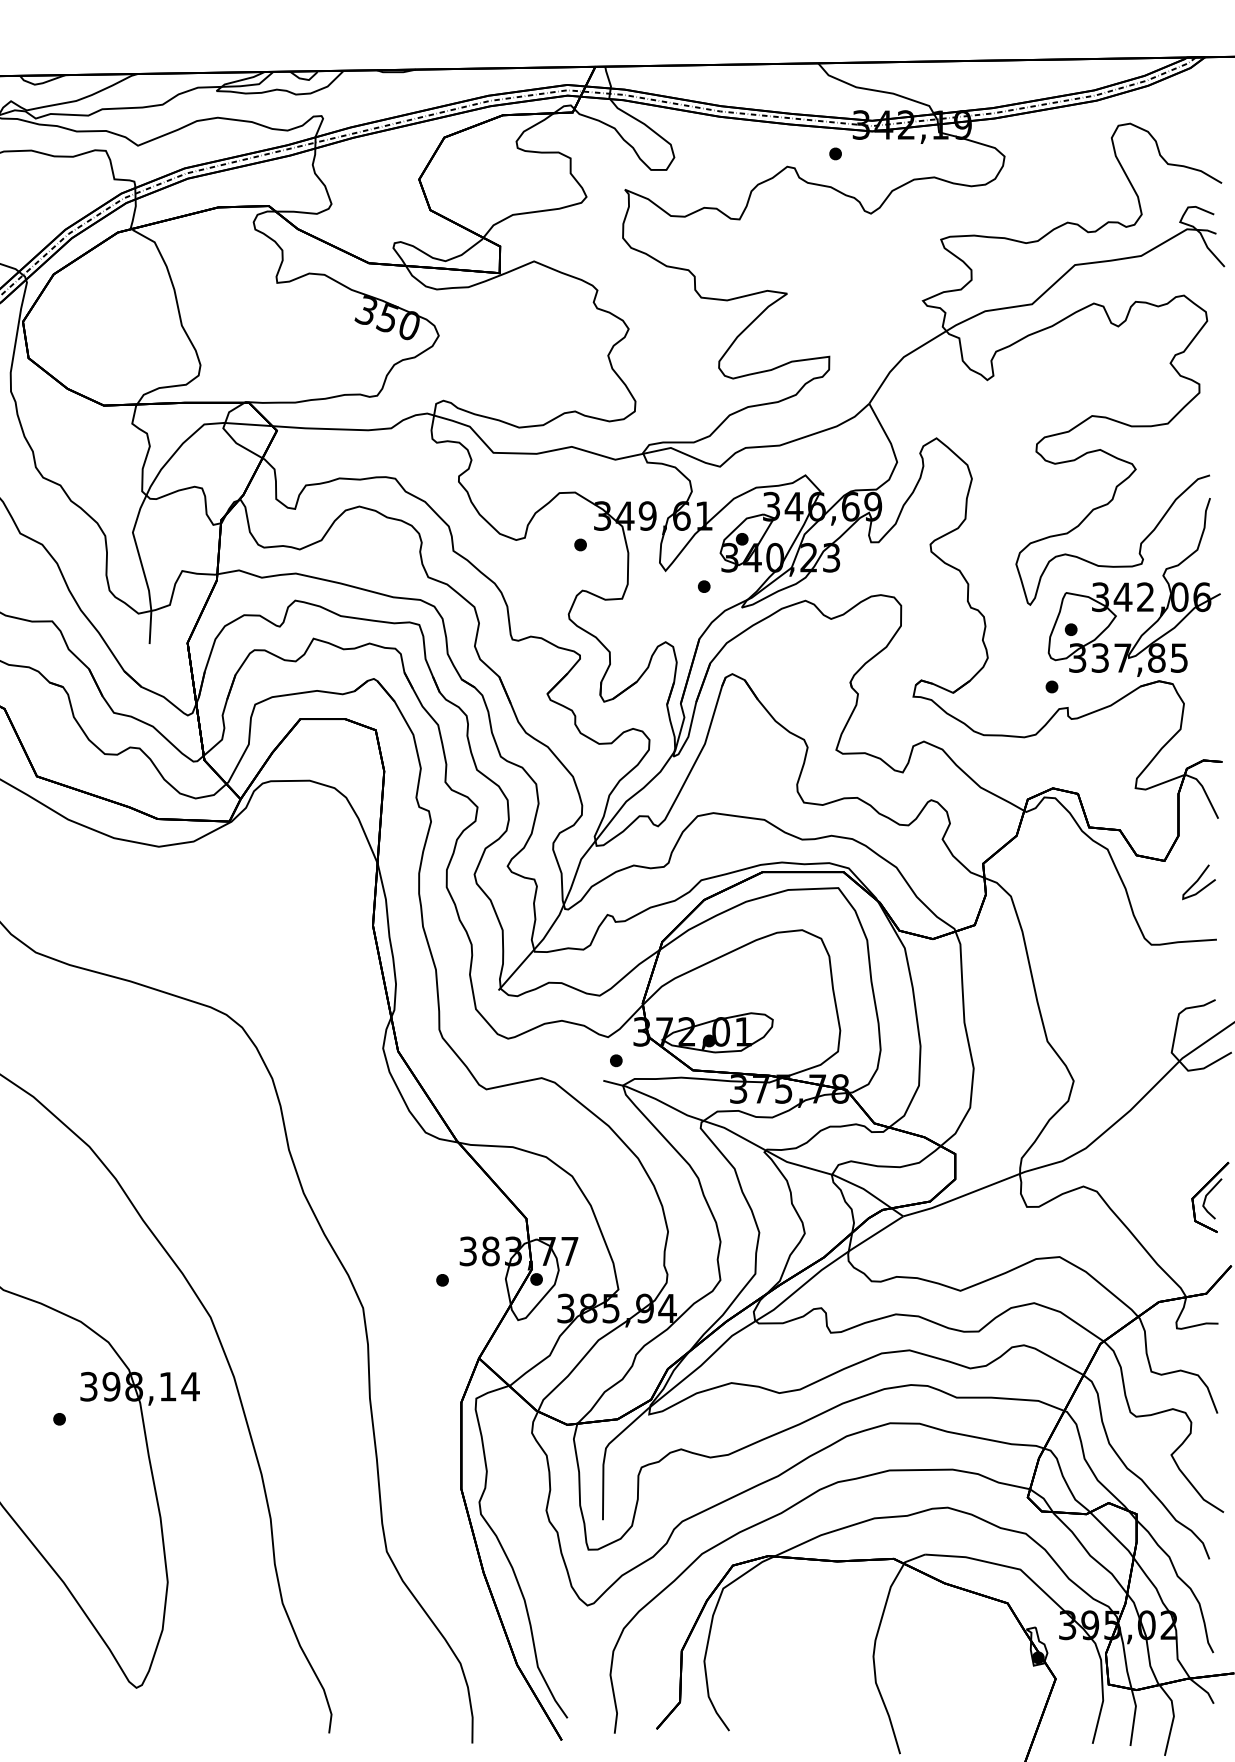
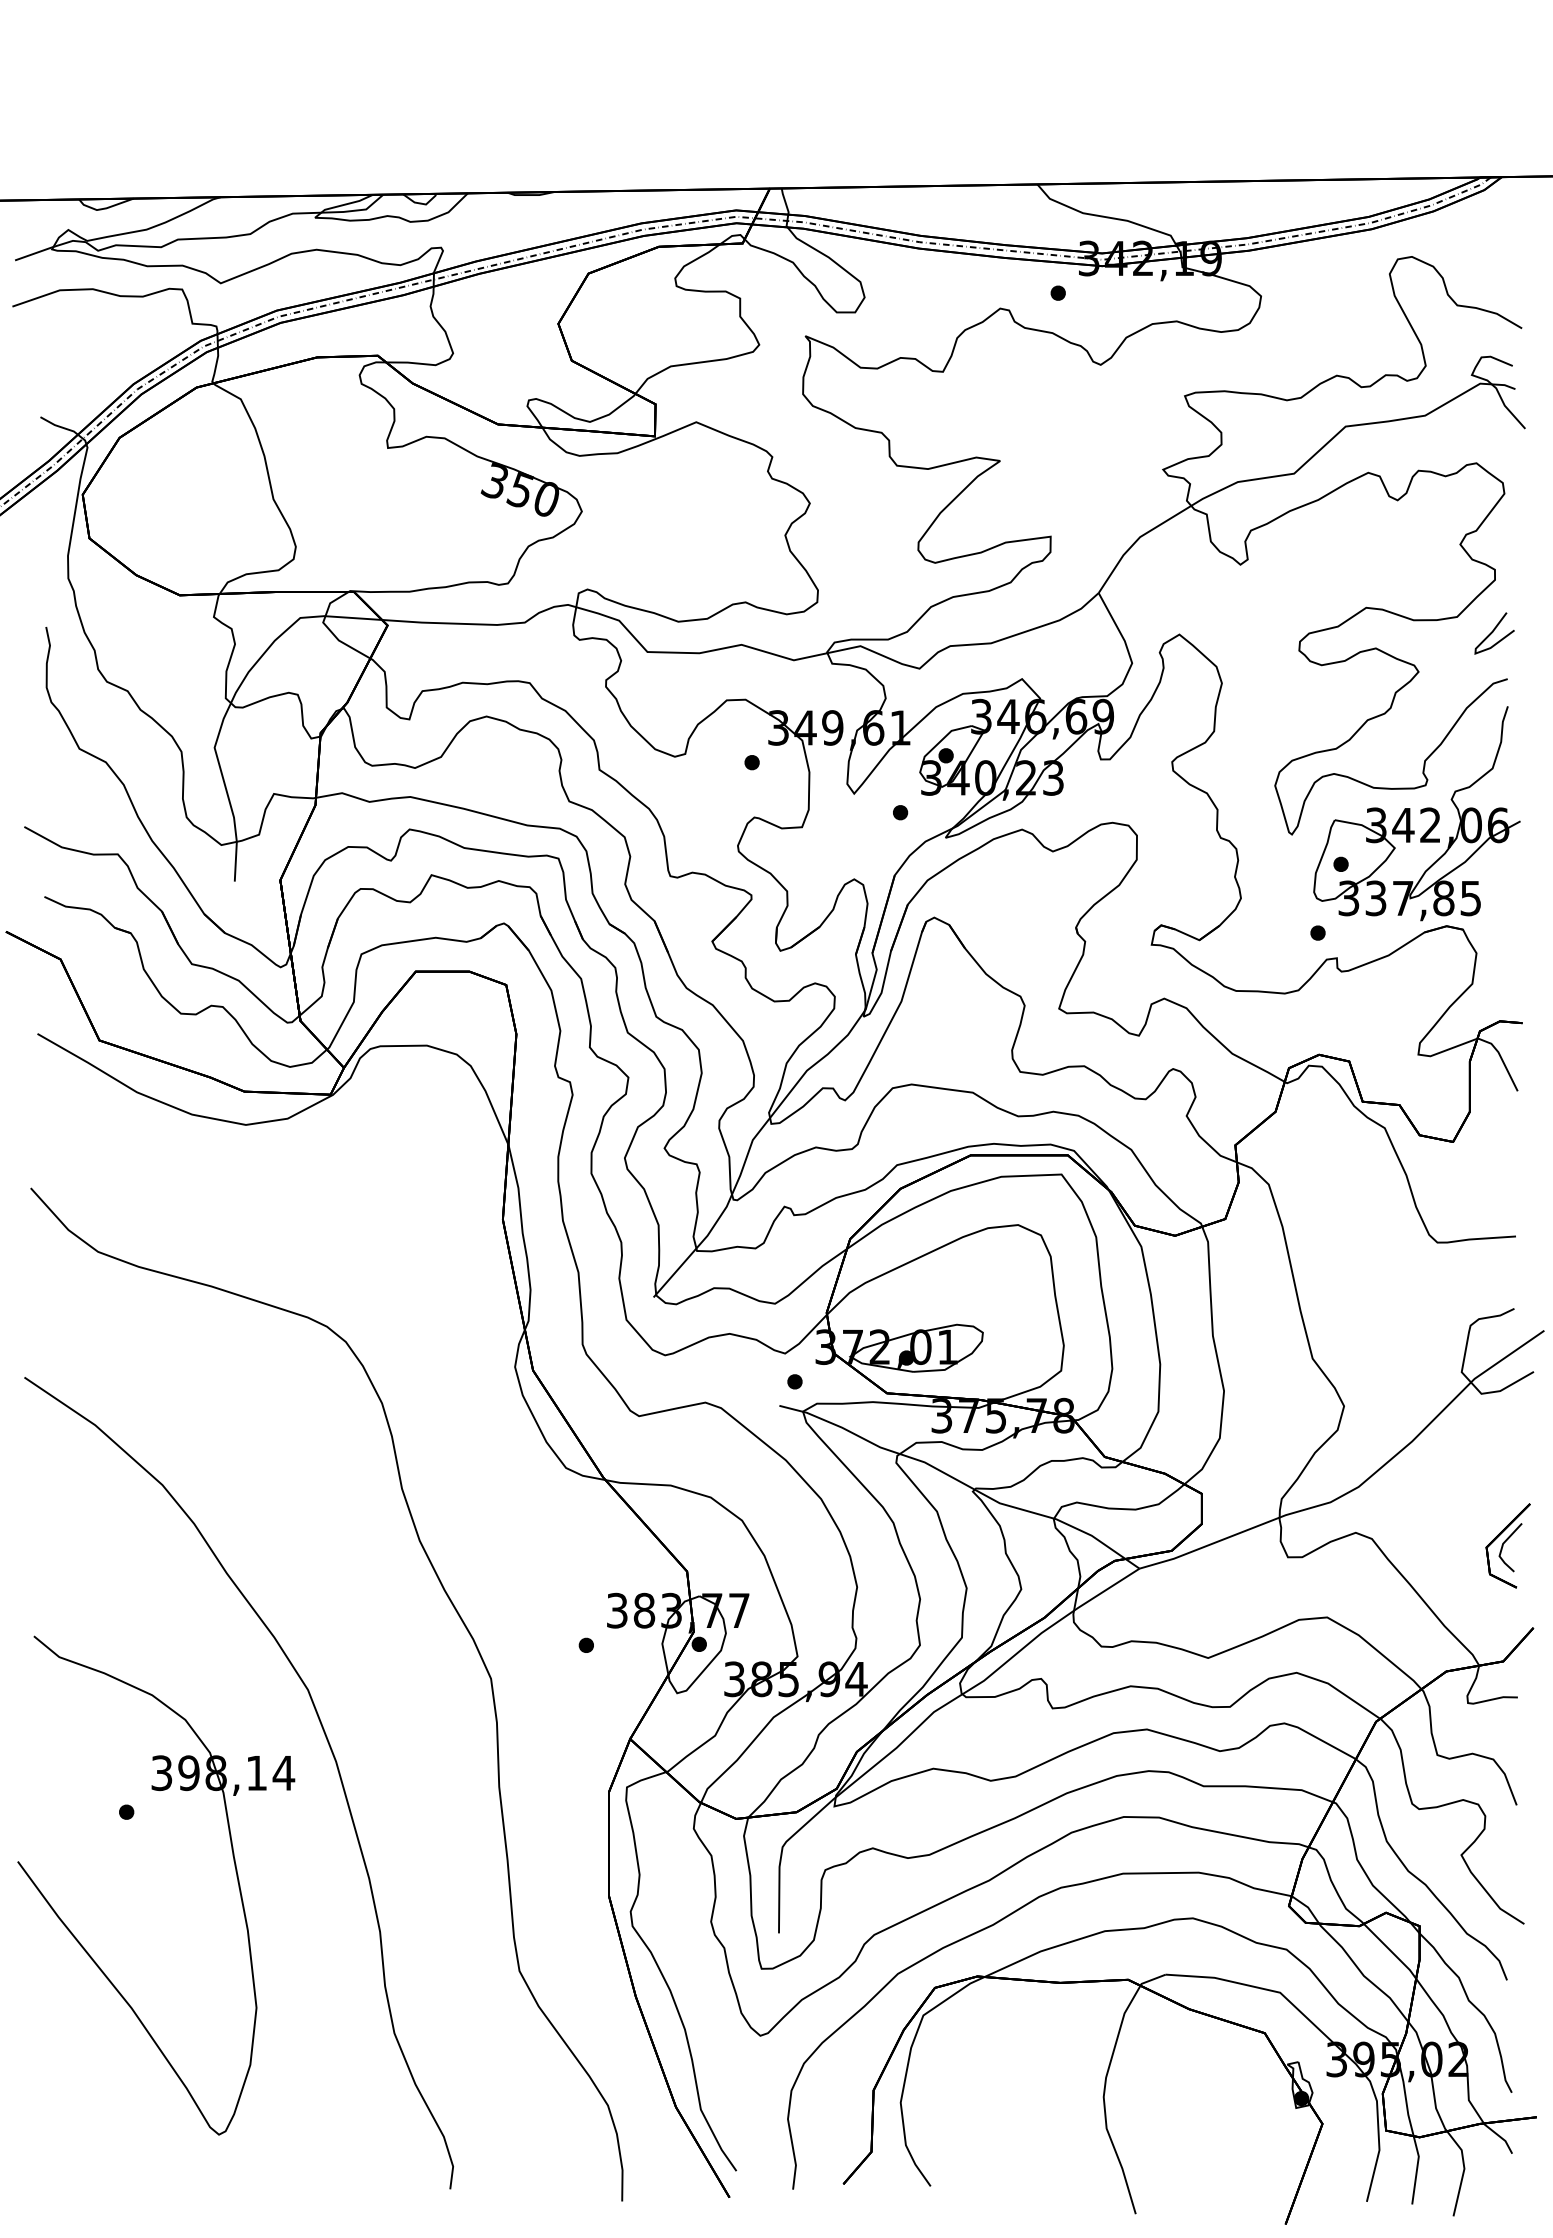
curve: (1198, 881) -> (1493, 632), moved

